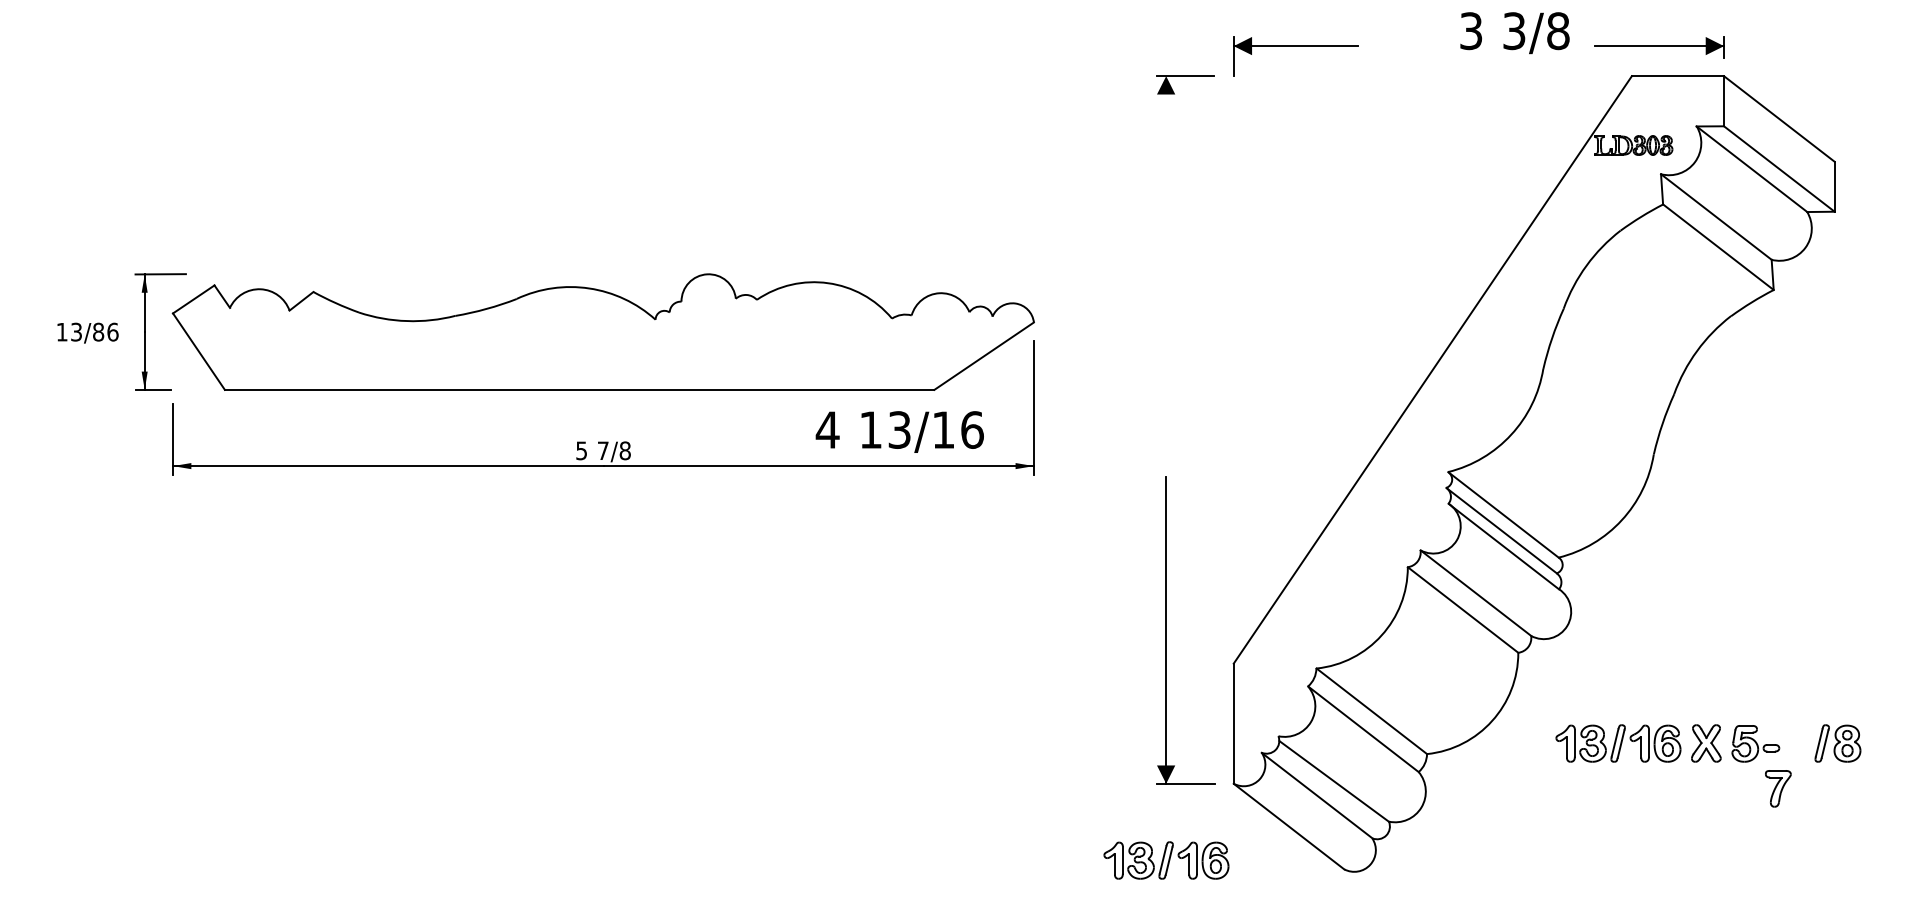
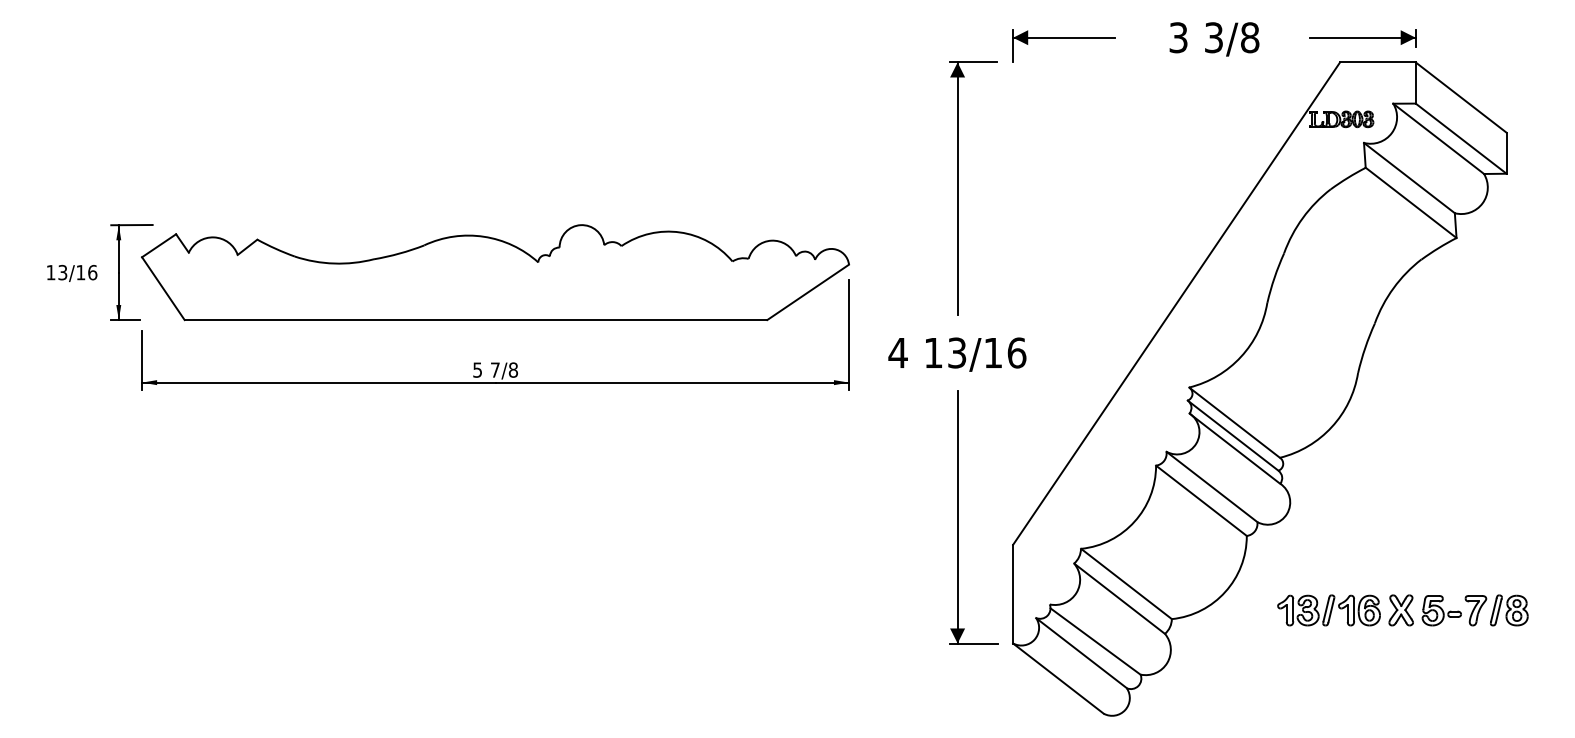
text: (1514, 33) -> (1214, 39), moved
line: (1166, 229) -> (957, 188), added
text: (98, 331) -> (80, 272), 13/86 -> 13/16
text: (899, 431) -> (957, 354), moved
part: (1778, 788) -> (1476, 610), moved
part: (1166, 860) -> (957, 706), removed

